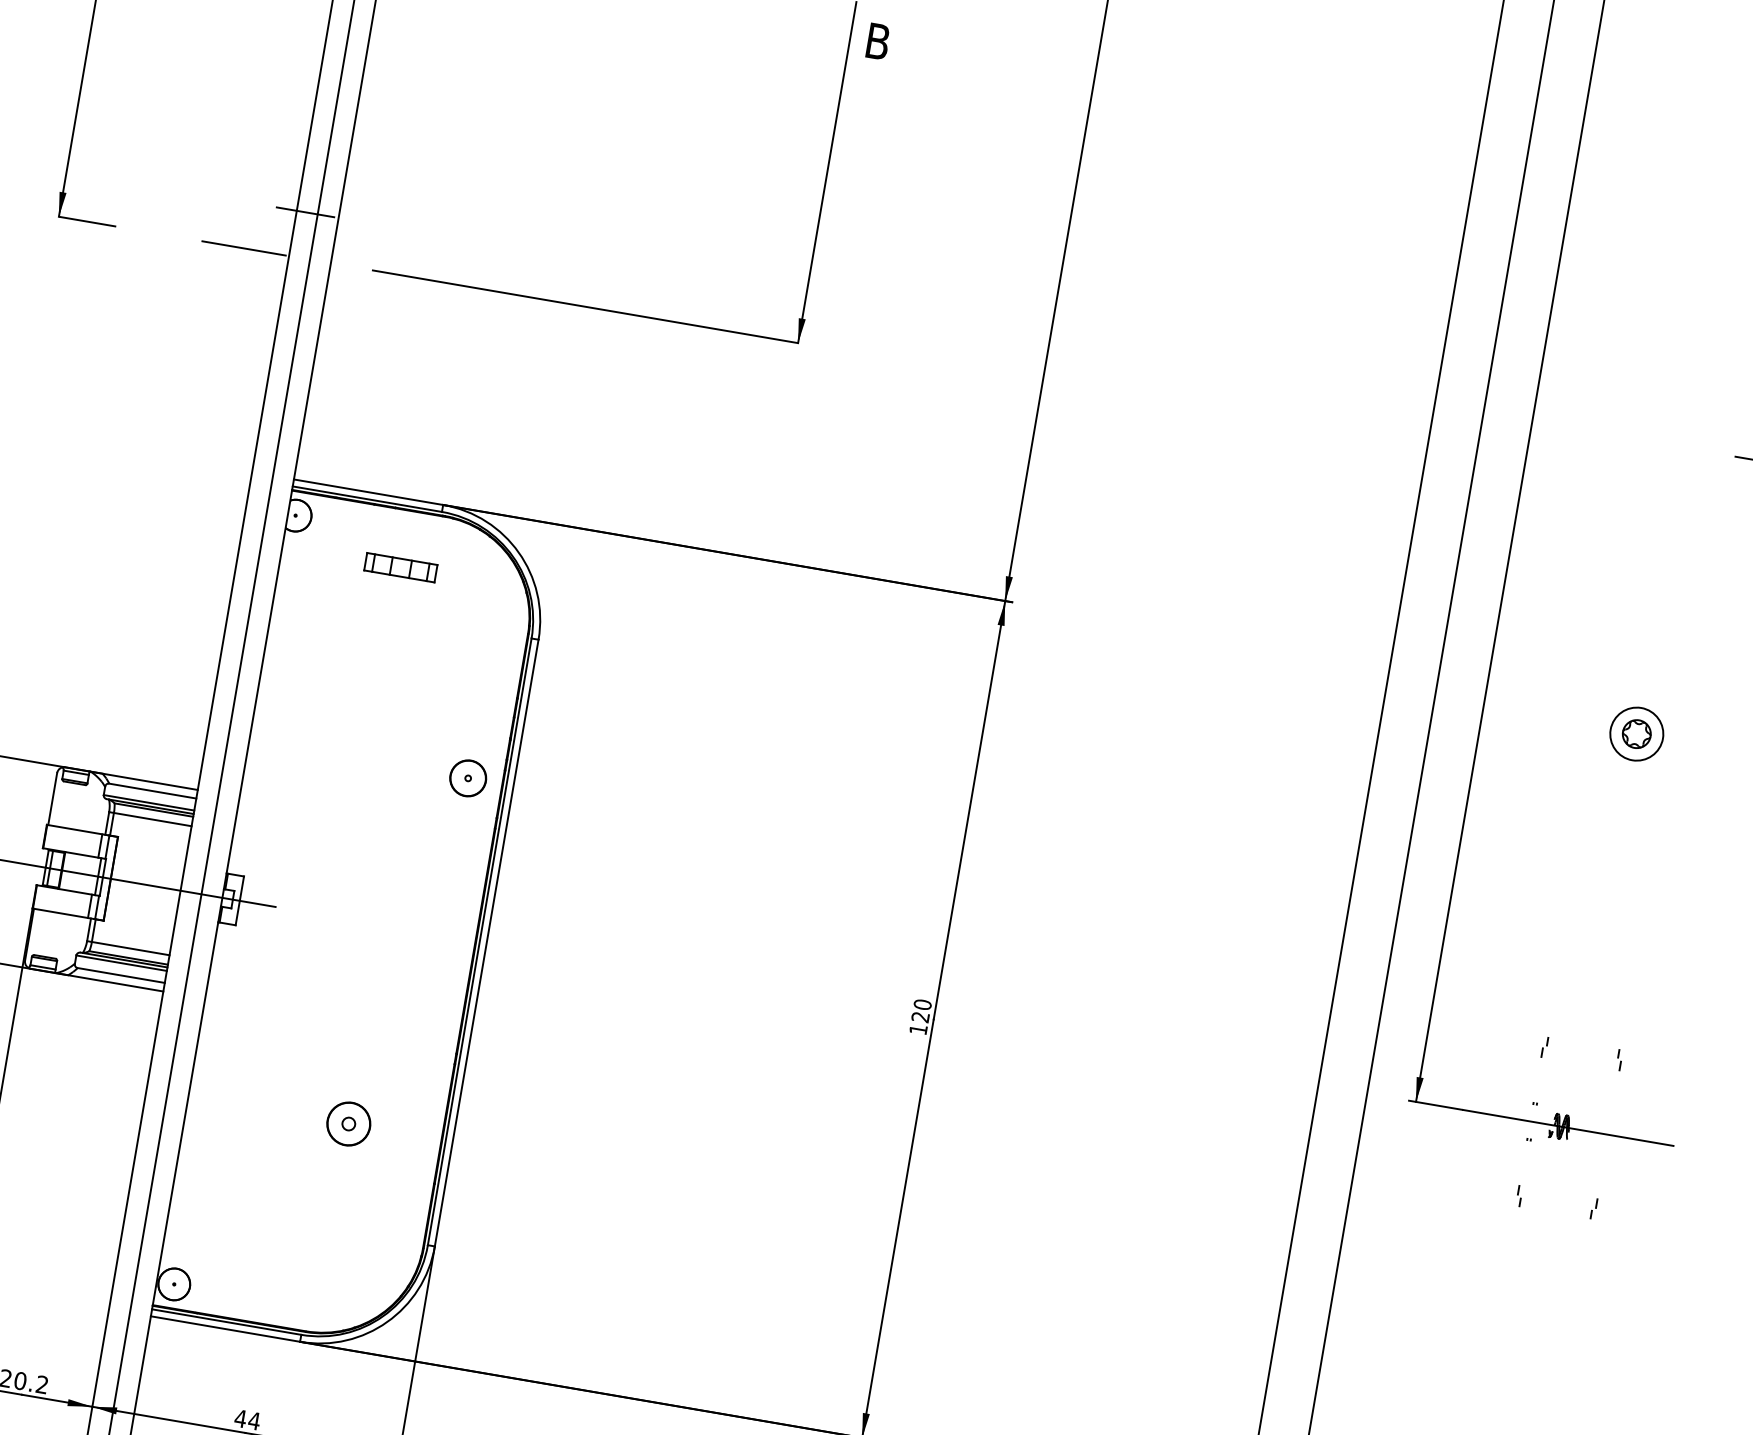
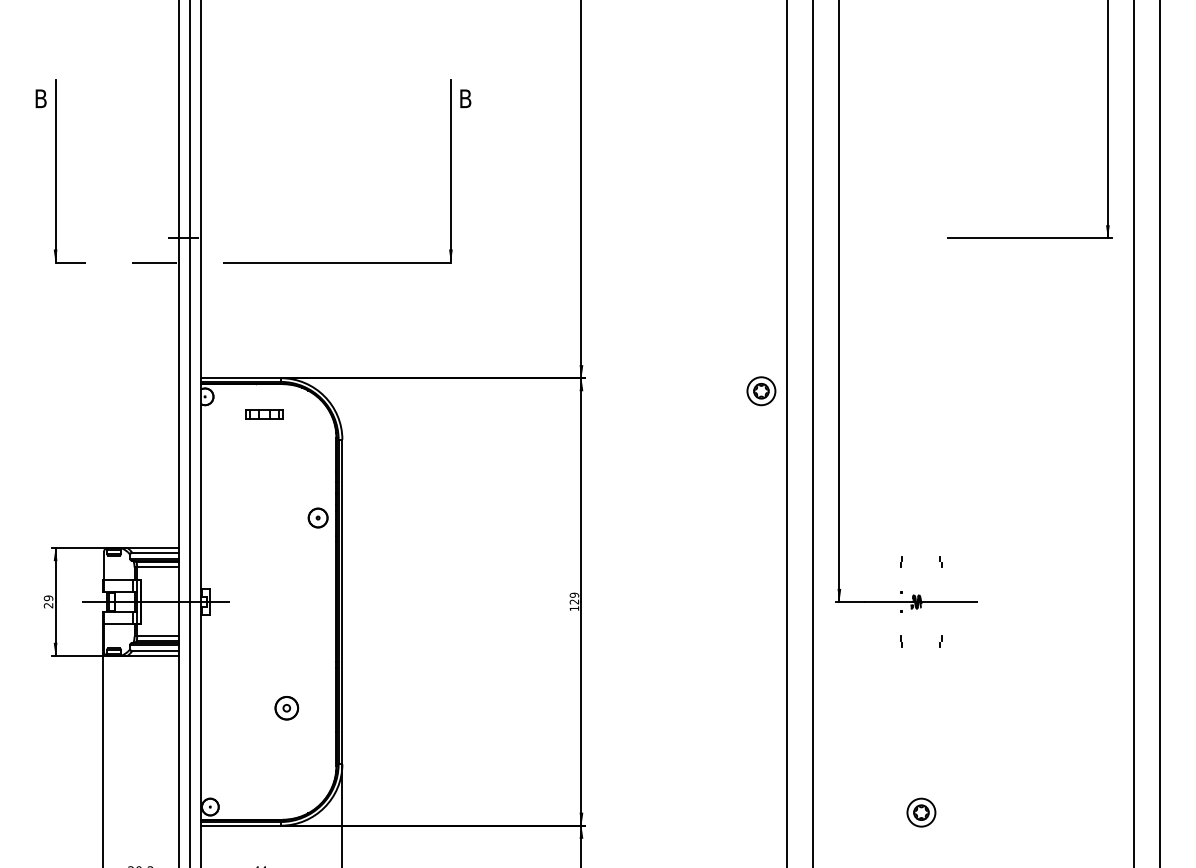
part: (1636, 734) -> (761, 391), moved
text: (923, 1003) -> (574, 594), 120 -> 129

